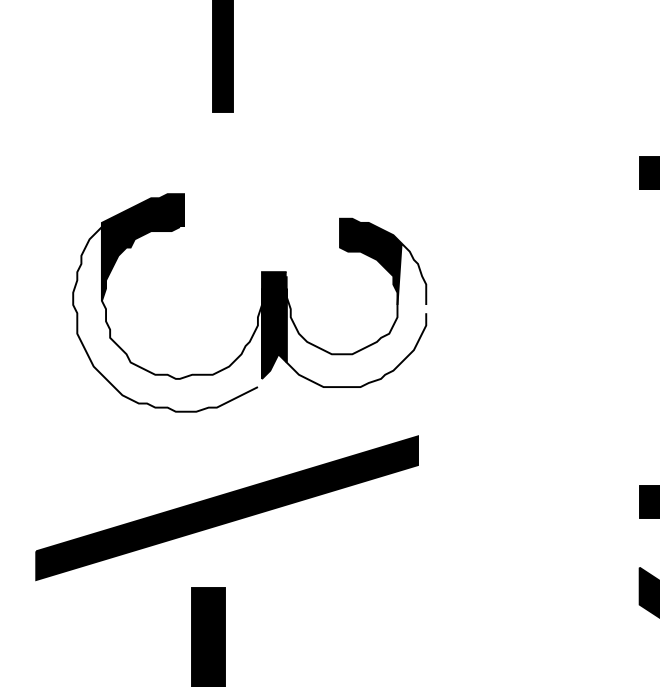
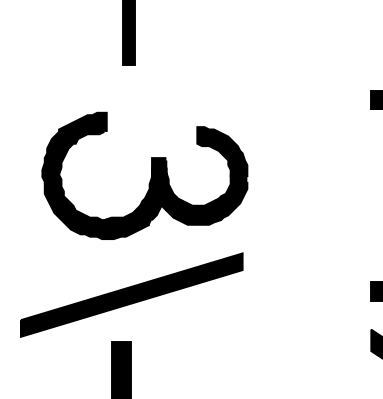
fill: (355, 314) -> (206, 182), added
fill: (168, 319) -> (97, 185), added

